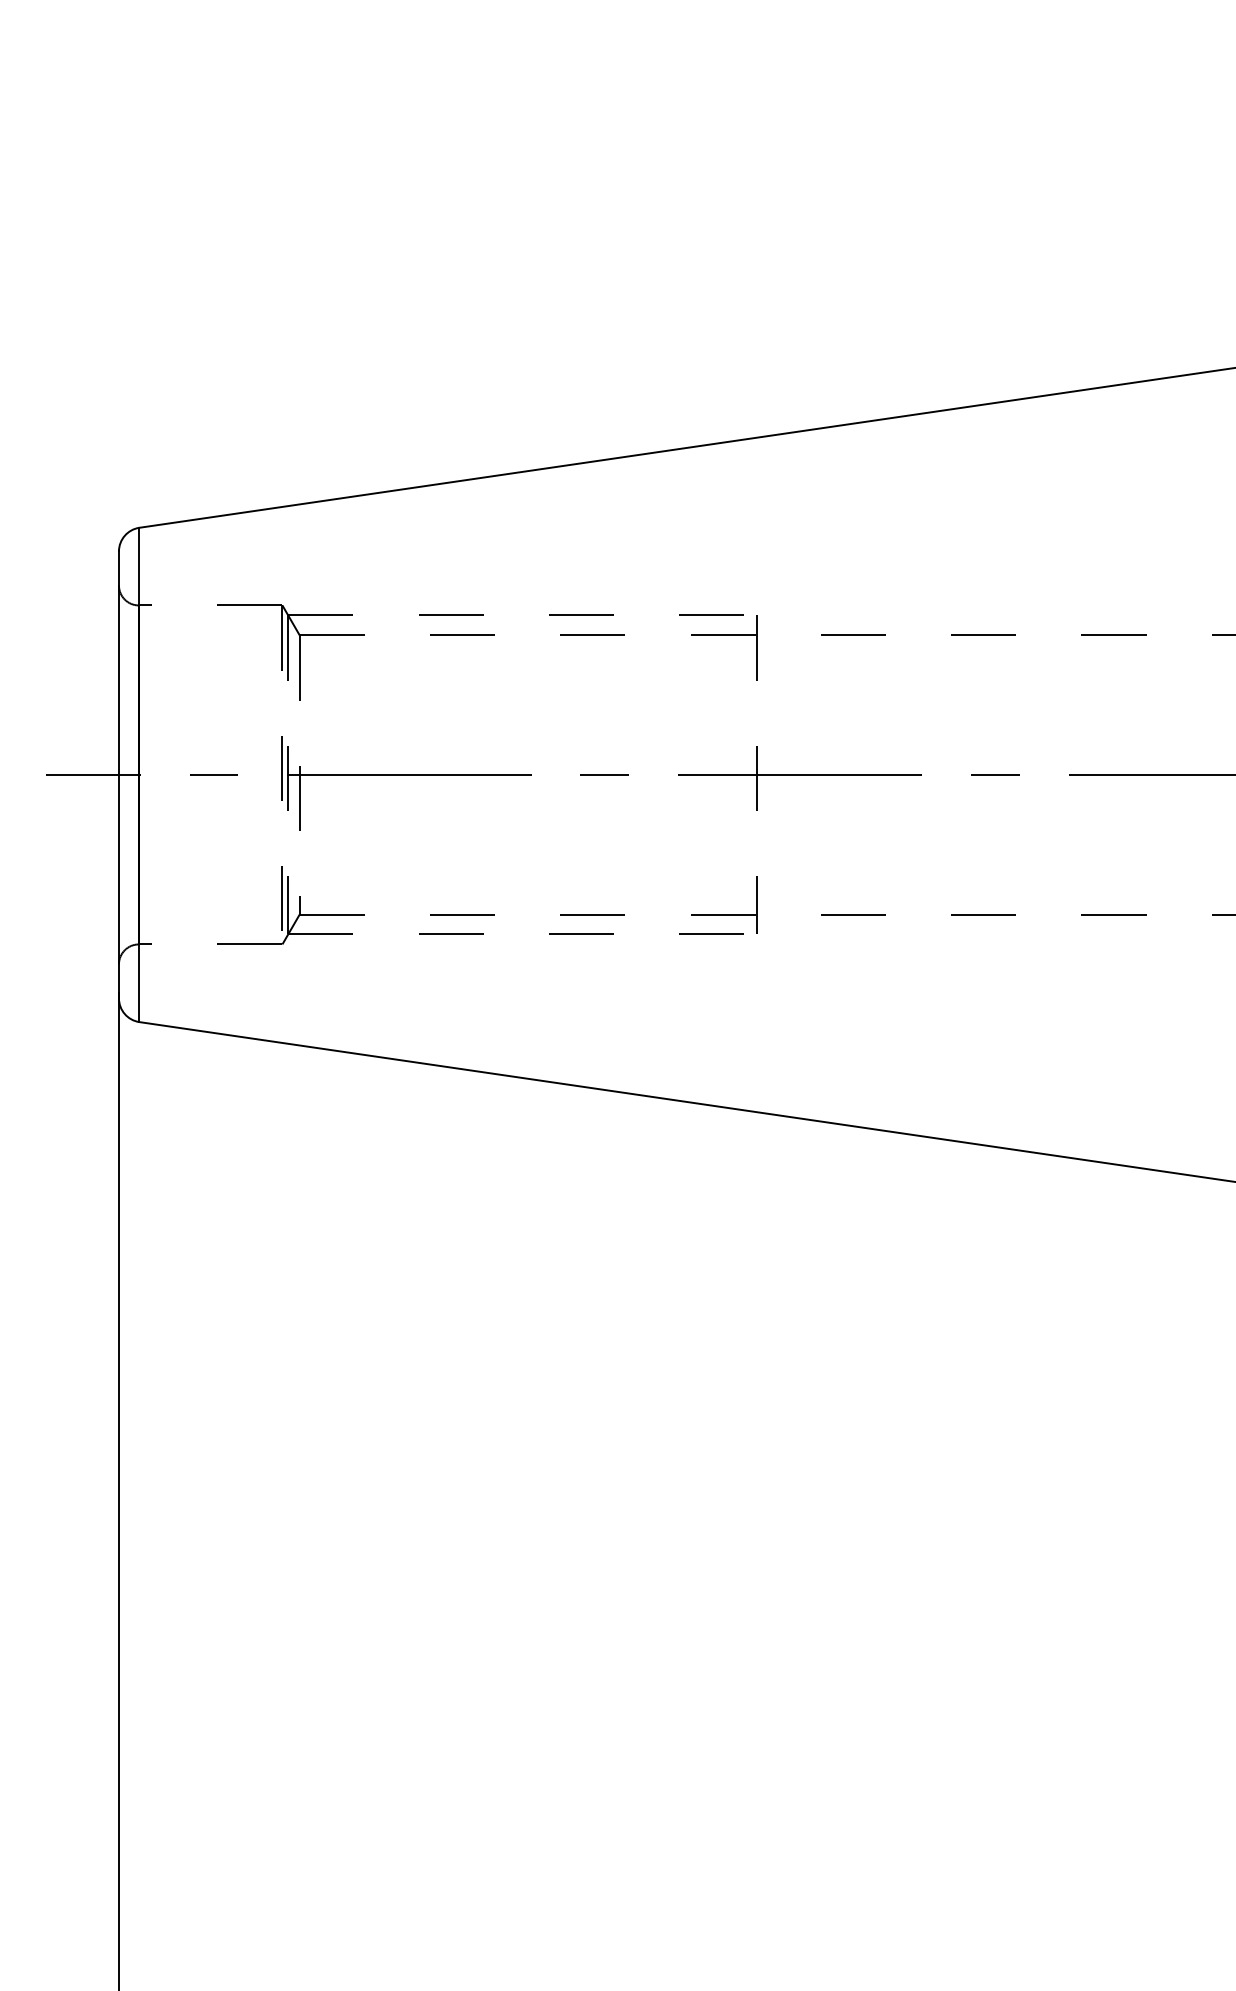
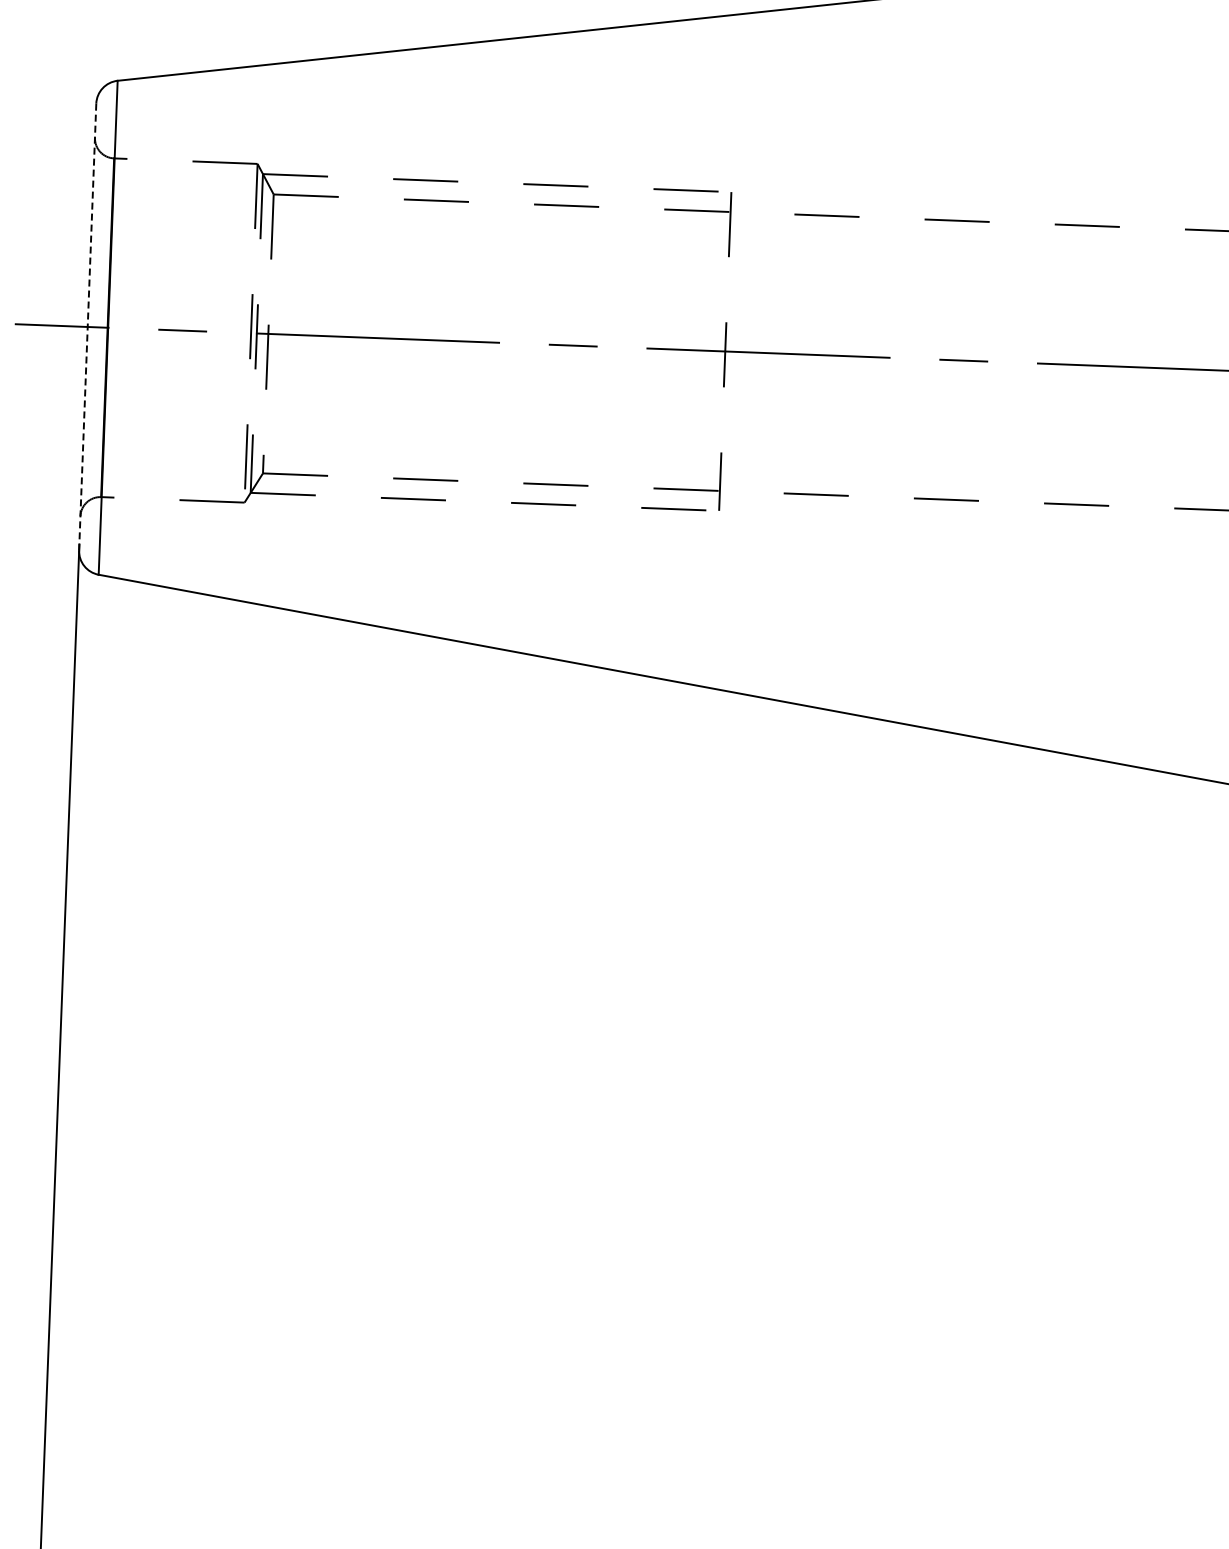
line: (118, 775) -> (87, 327), solid -> dashed

